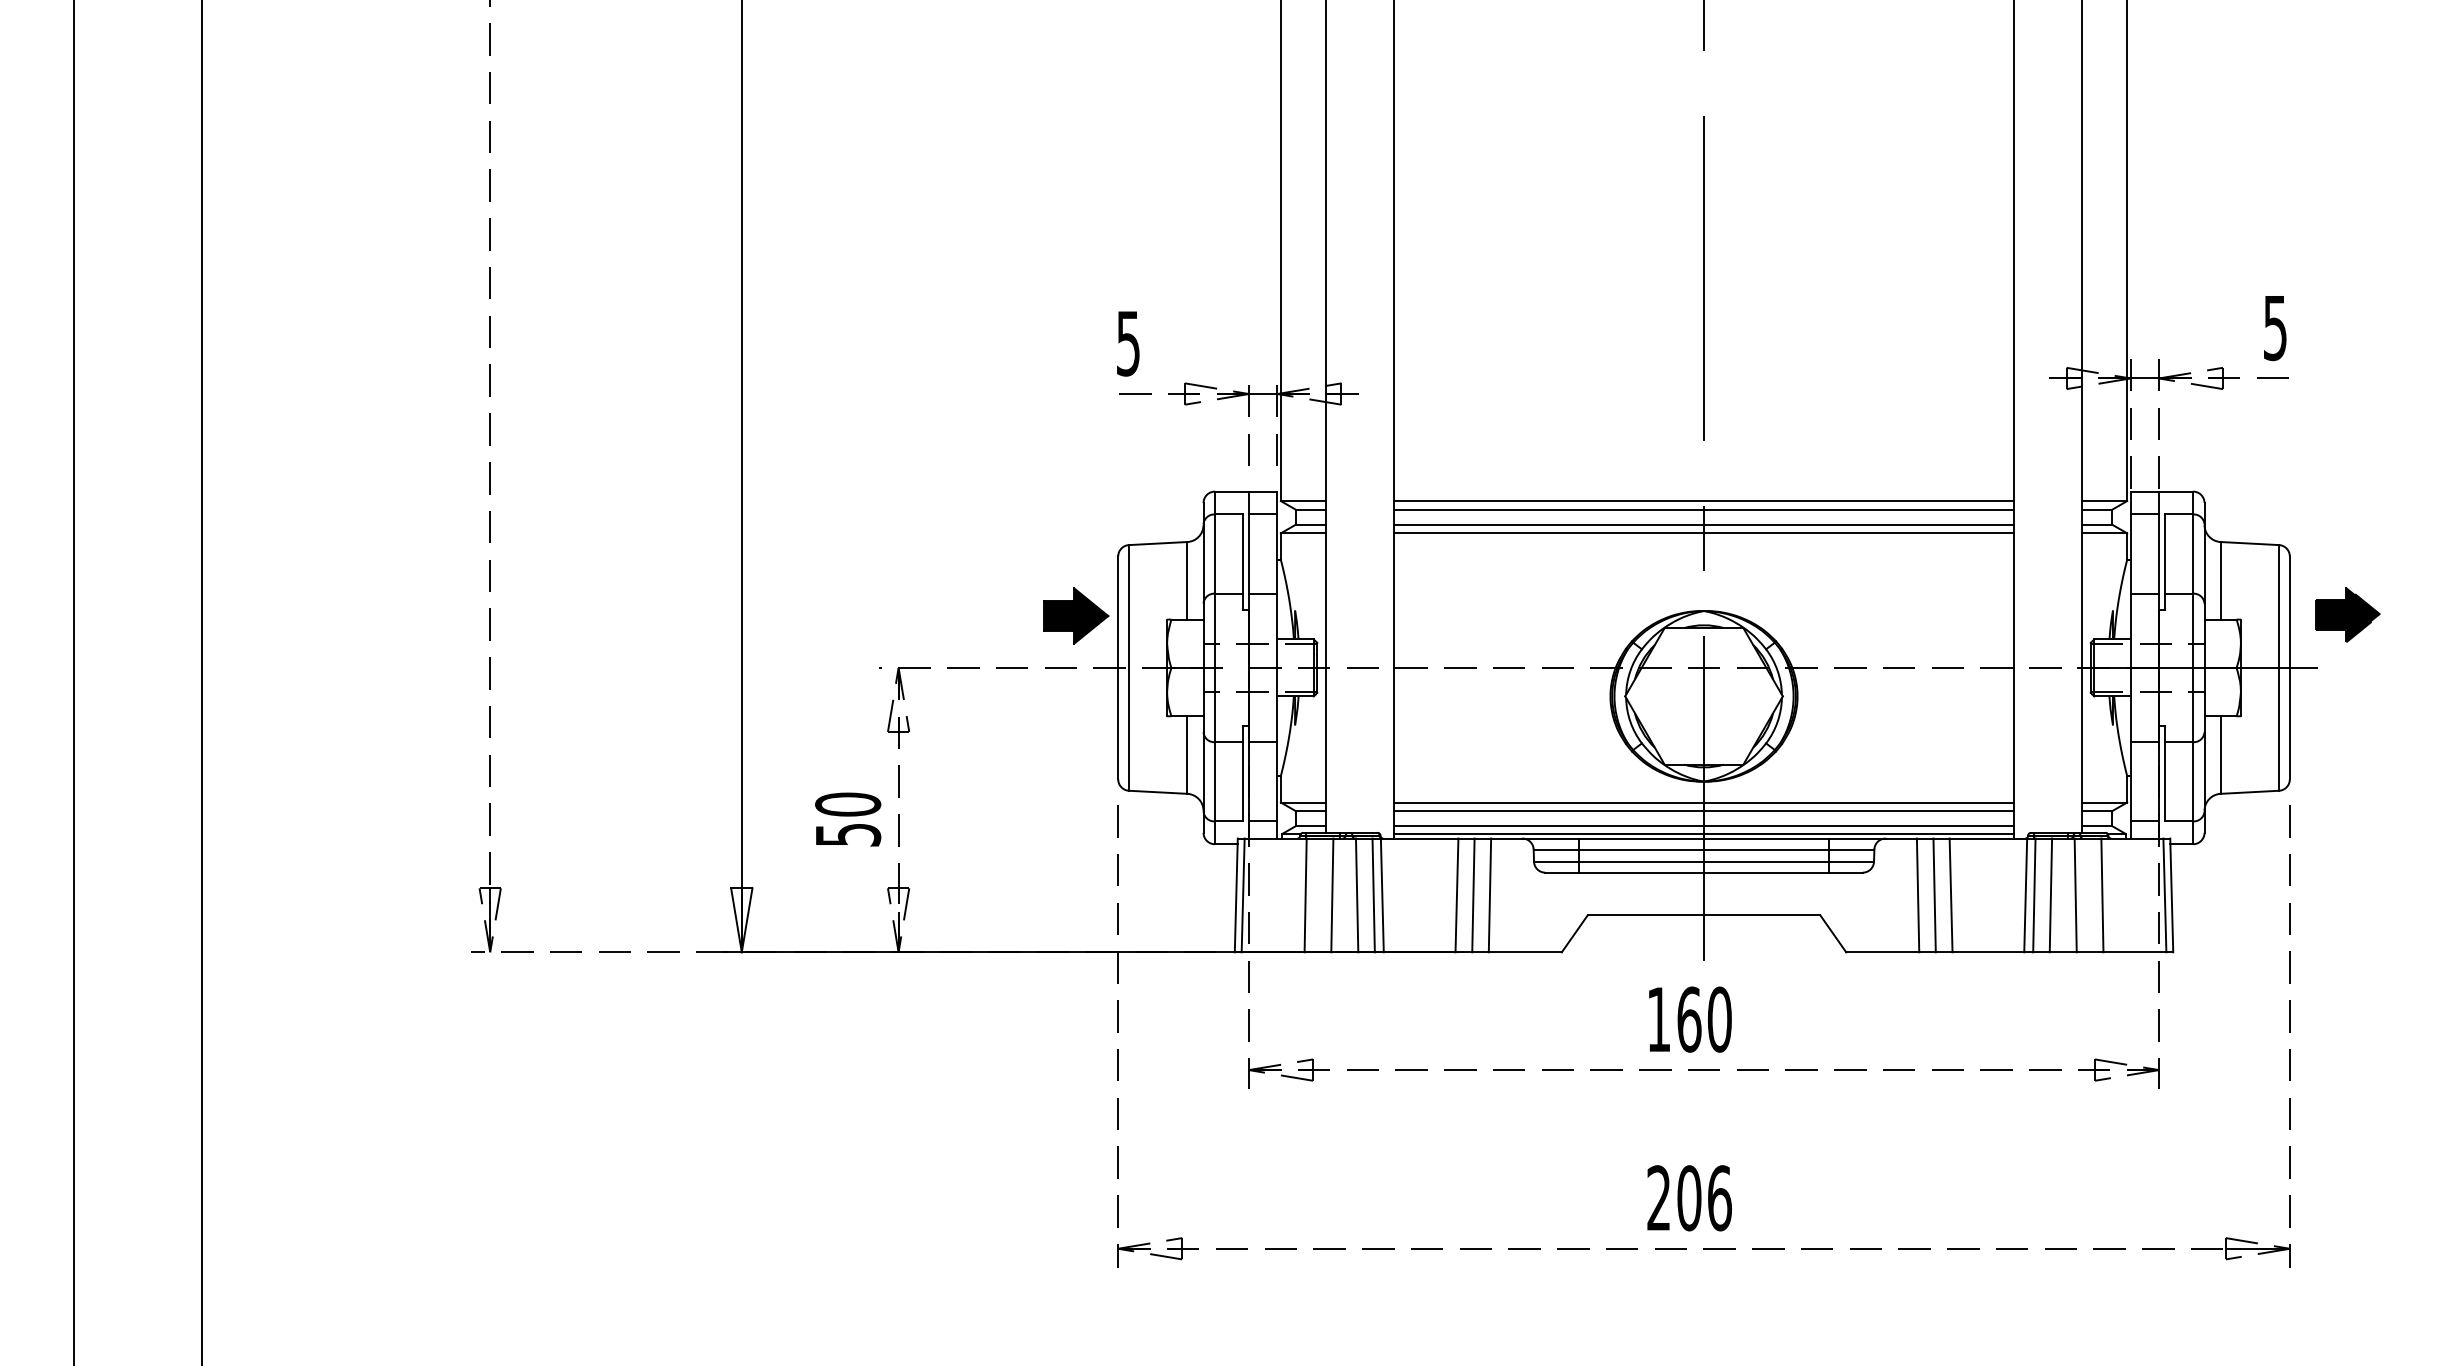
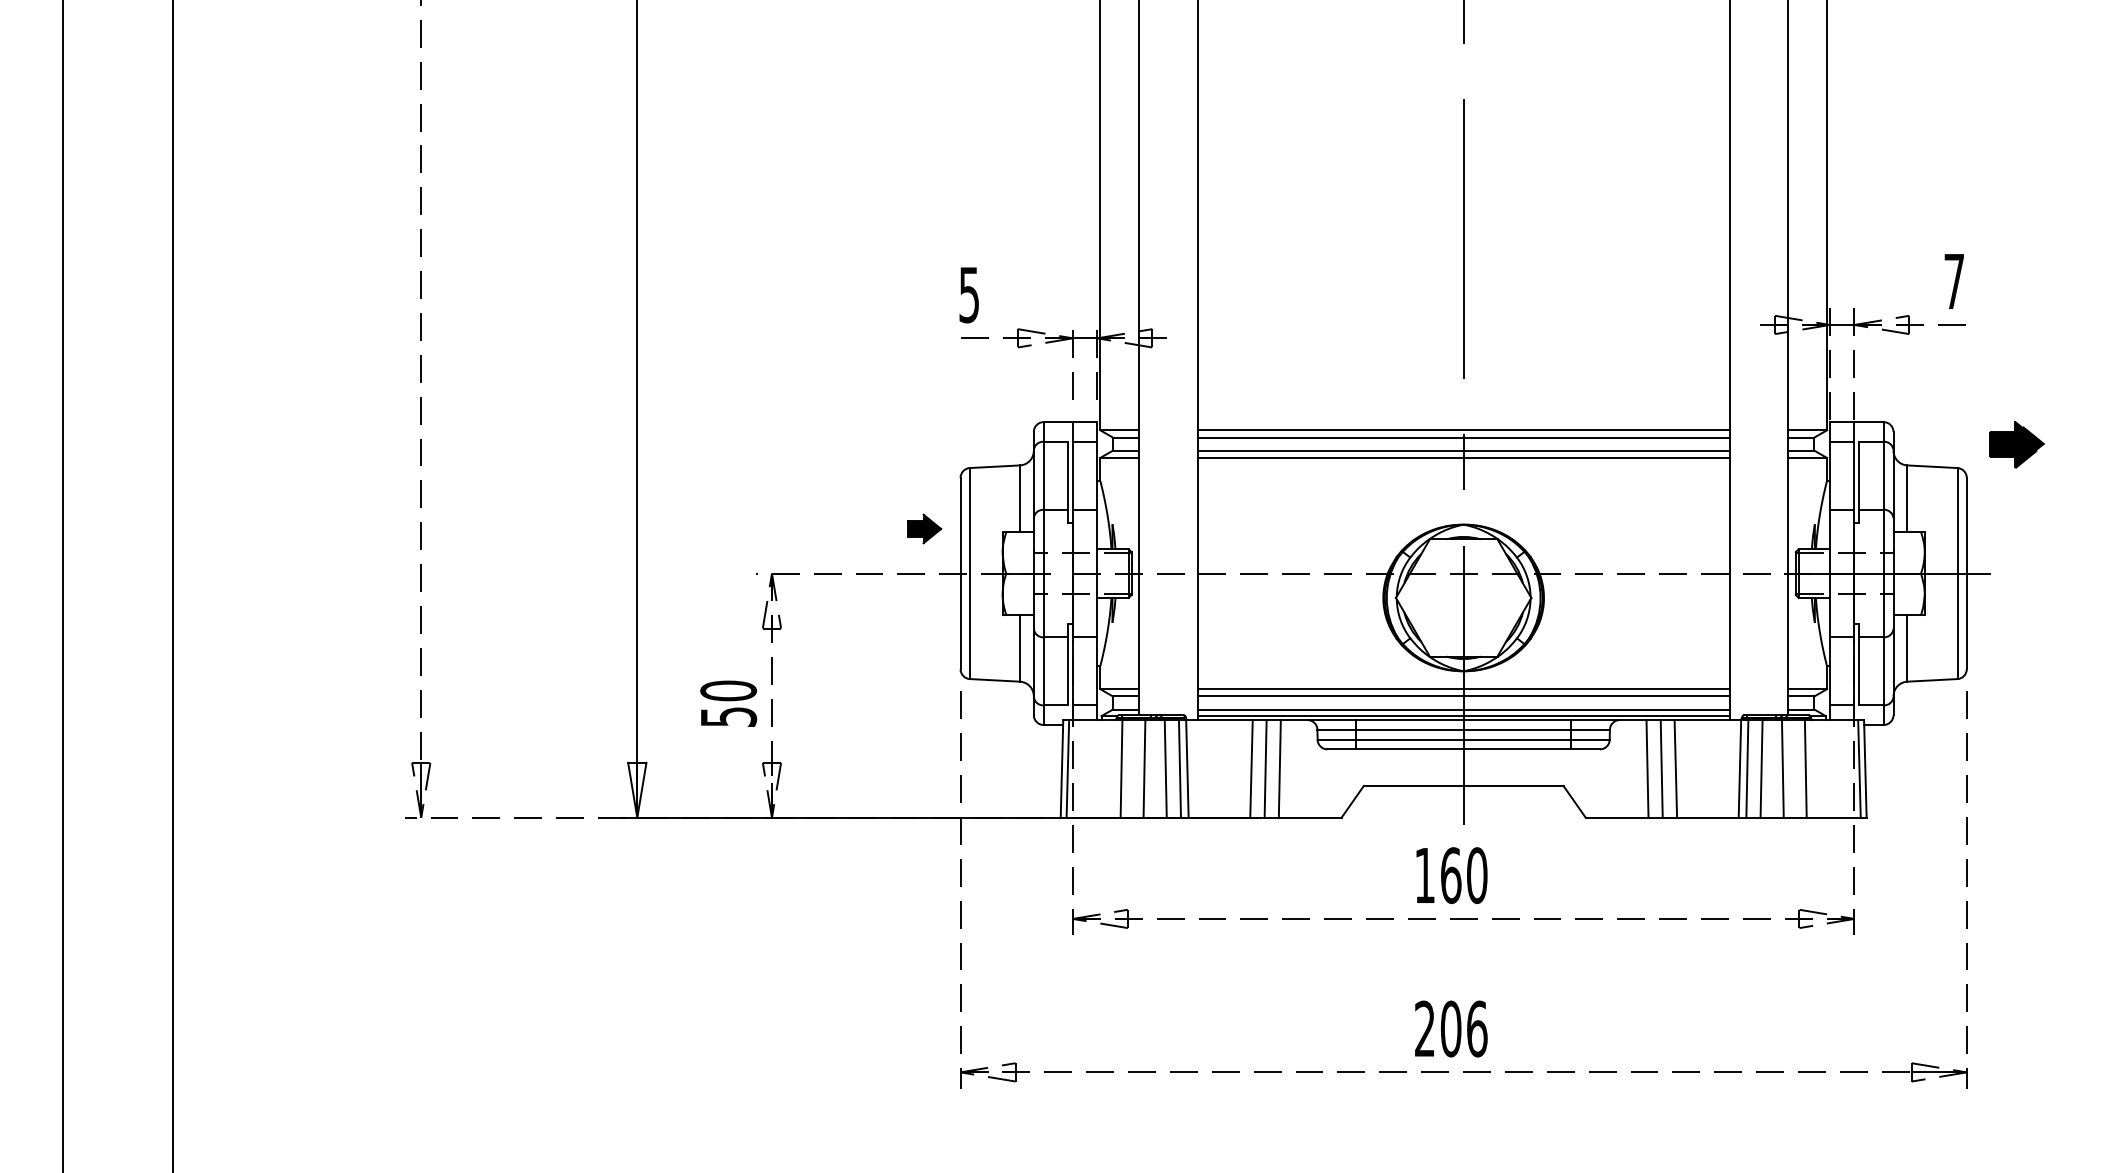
text: (2275, 328) -> (1954, 282), 5 -> 7
part: (2347, 614) -> (2016, 444), moved
part: (1076, 615) -> (924, 528), size x0.6

